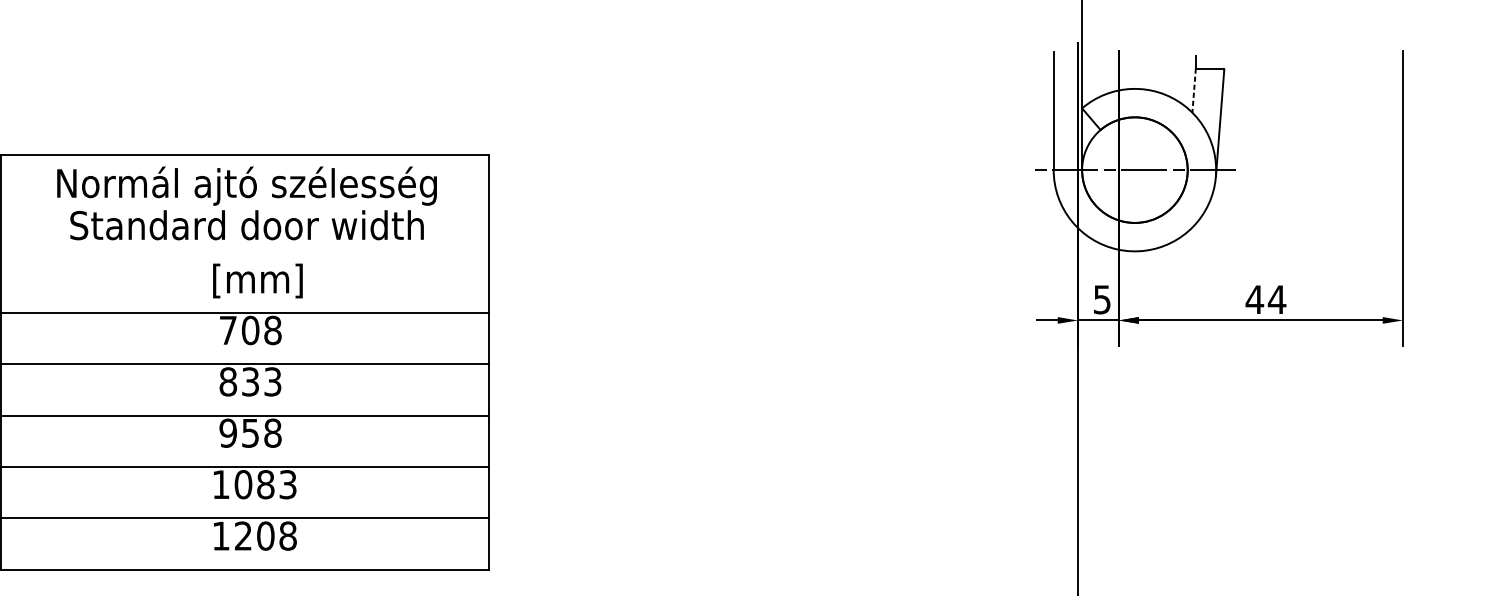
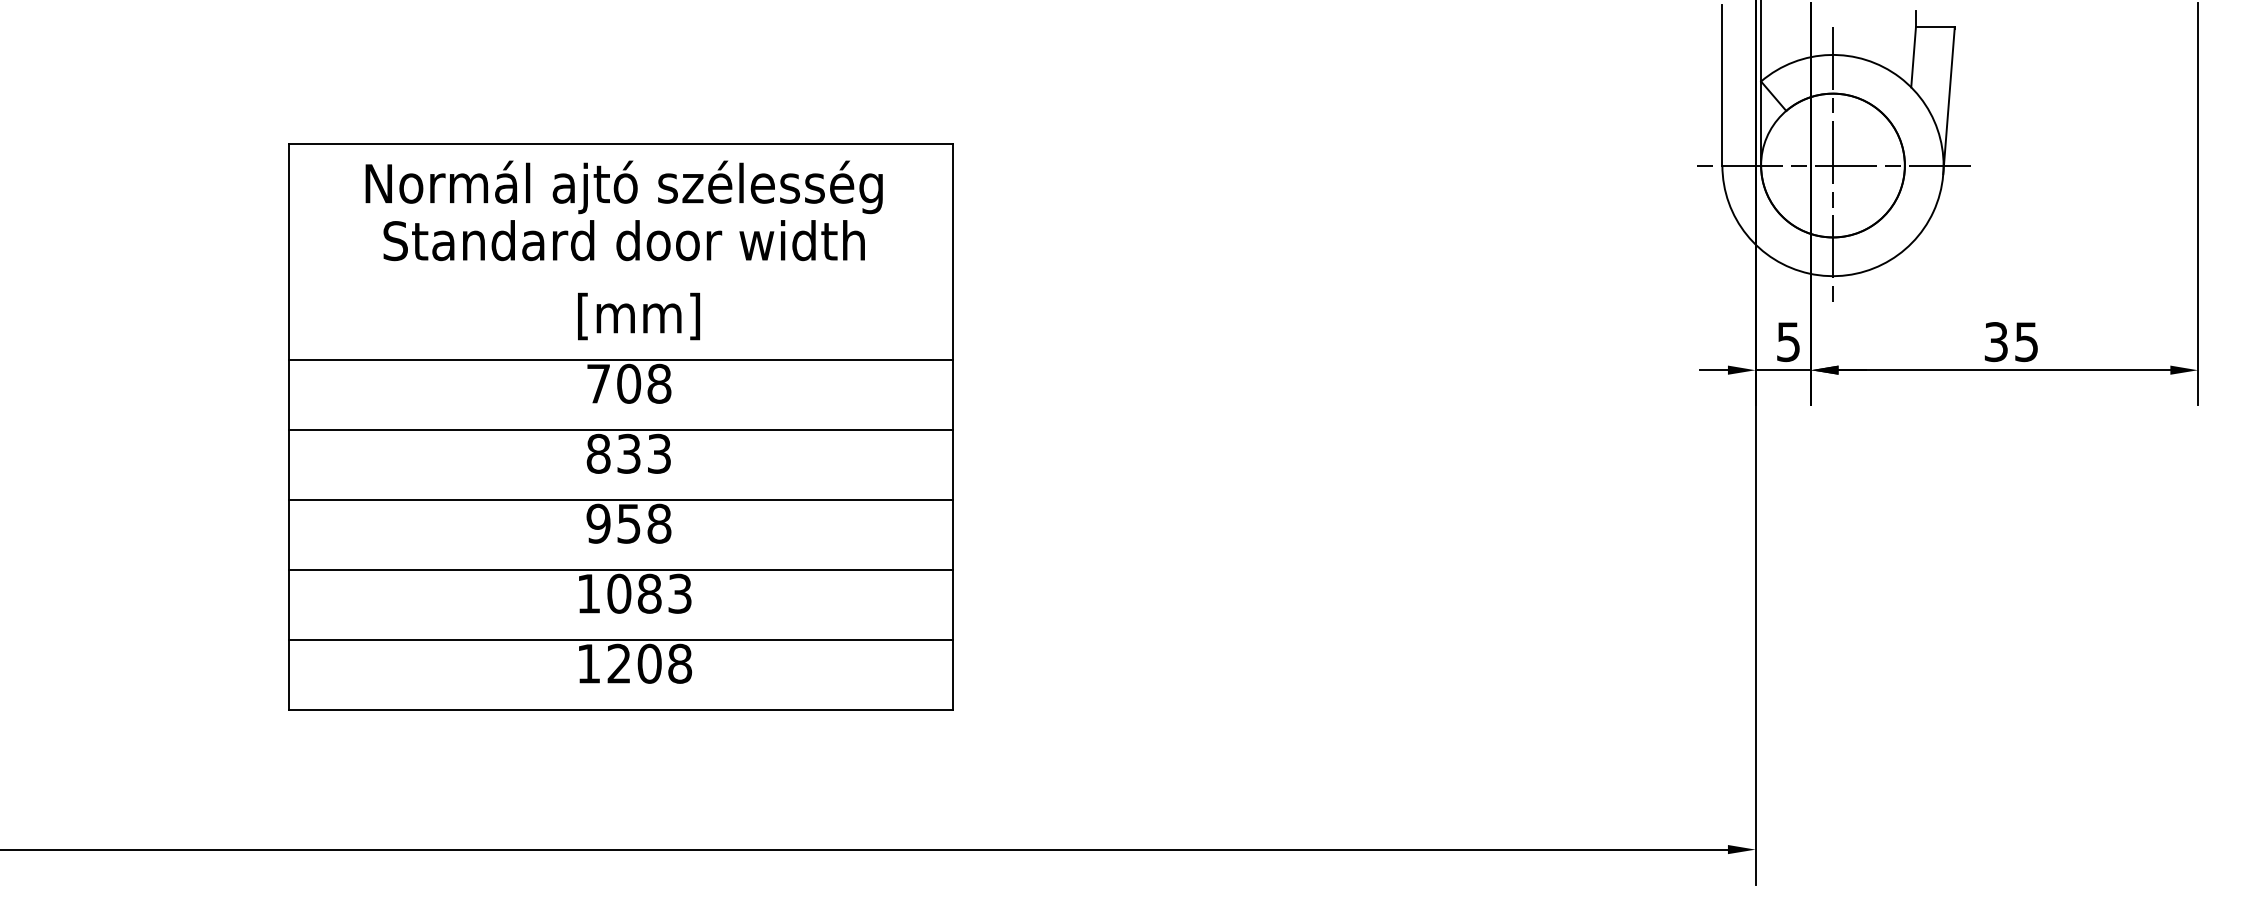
line: (1194, 90) -> (1913, 57), dashed -> solid
line: (1135, 170) -> (1833, 165), added
text: (1266, 300) -> (2011, 342), 44 -> 35

